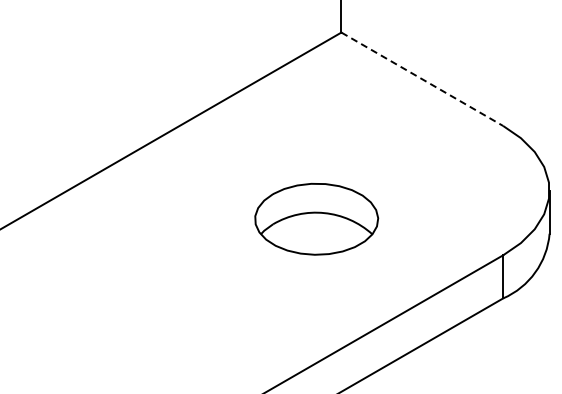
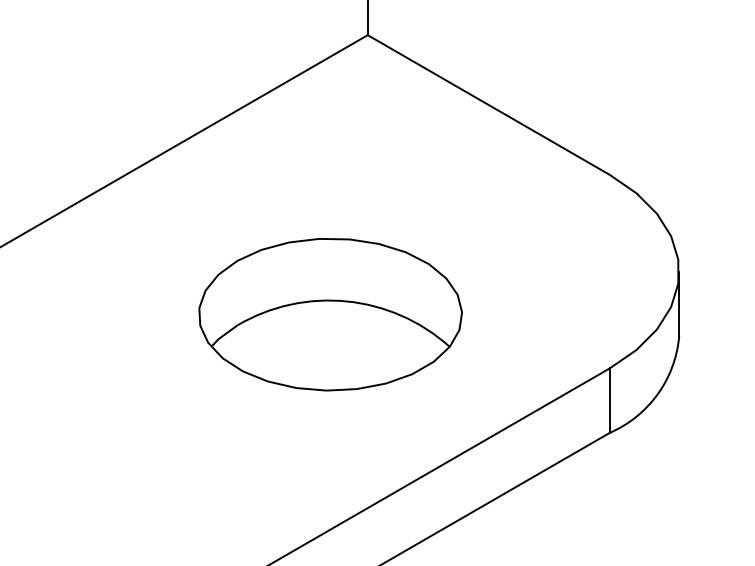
line: (422, 79) -> (489, 105), dashed -> solid
part: (316, 218) -> (330, 313), size x1.43

